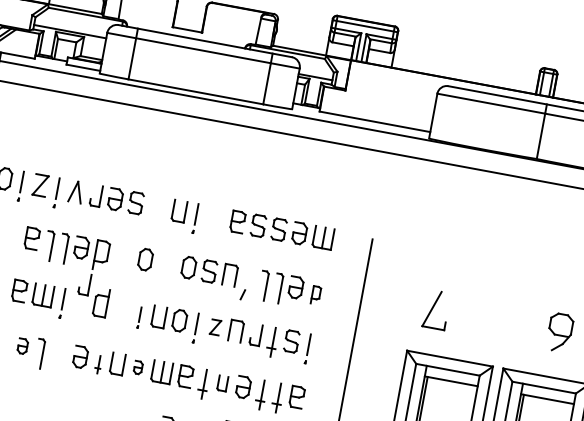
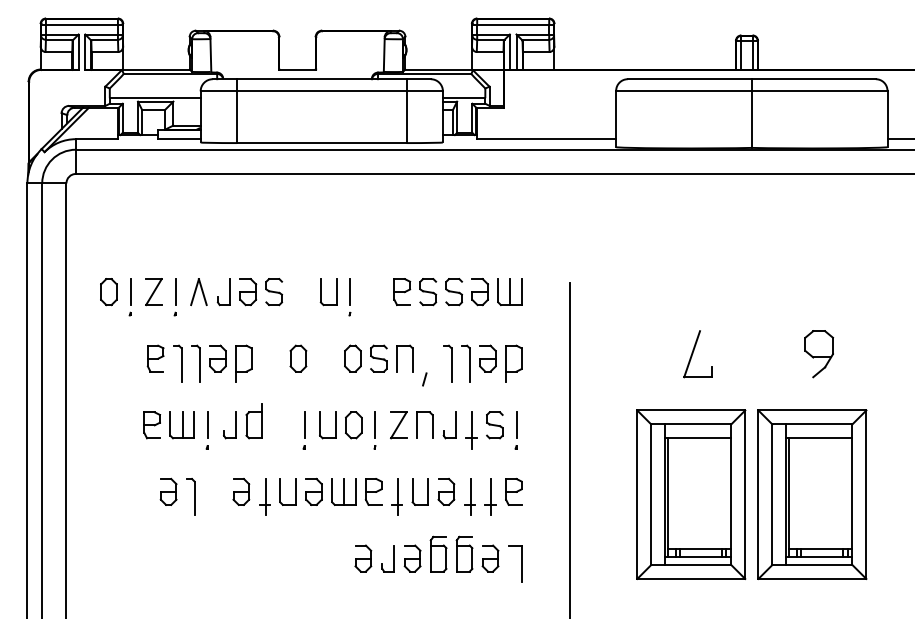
part: (84, 284) -> (229, 425), moved
part: (315, 295) -> (513, 363), size x1.67
part: (436, 310) -> (697, 354), moved
part: (139, 317) -> (303, 430), size x1.43
part: (215, 327) -> (398, 425), size x1.43
part: (22, 346) -> (168, 491), size x1.43
part: (98, 364) -> (264, 496), size x1.67
part: (138, 367) -> (313, 491), size x1.67
part: (222, 383) -> (419, 491), size x1.43

